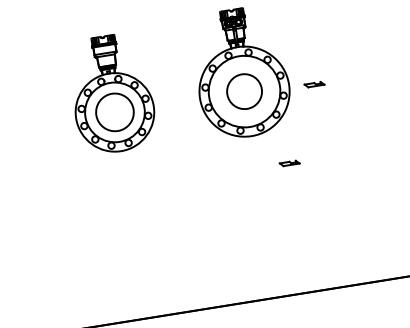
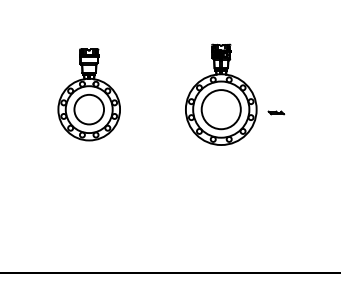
circle: (243, 91) -> (220, 109), size x1.43
part: (110, 93) -> (88, 94), moved
part: (289, 162) -> (247, 170), removed

